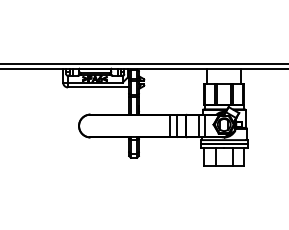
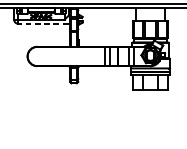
line: (97, 87) -> (43, 23), solid -> dashed

